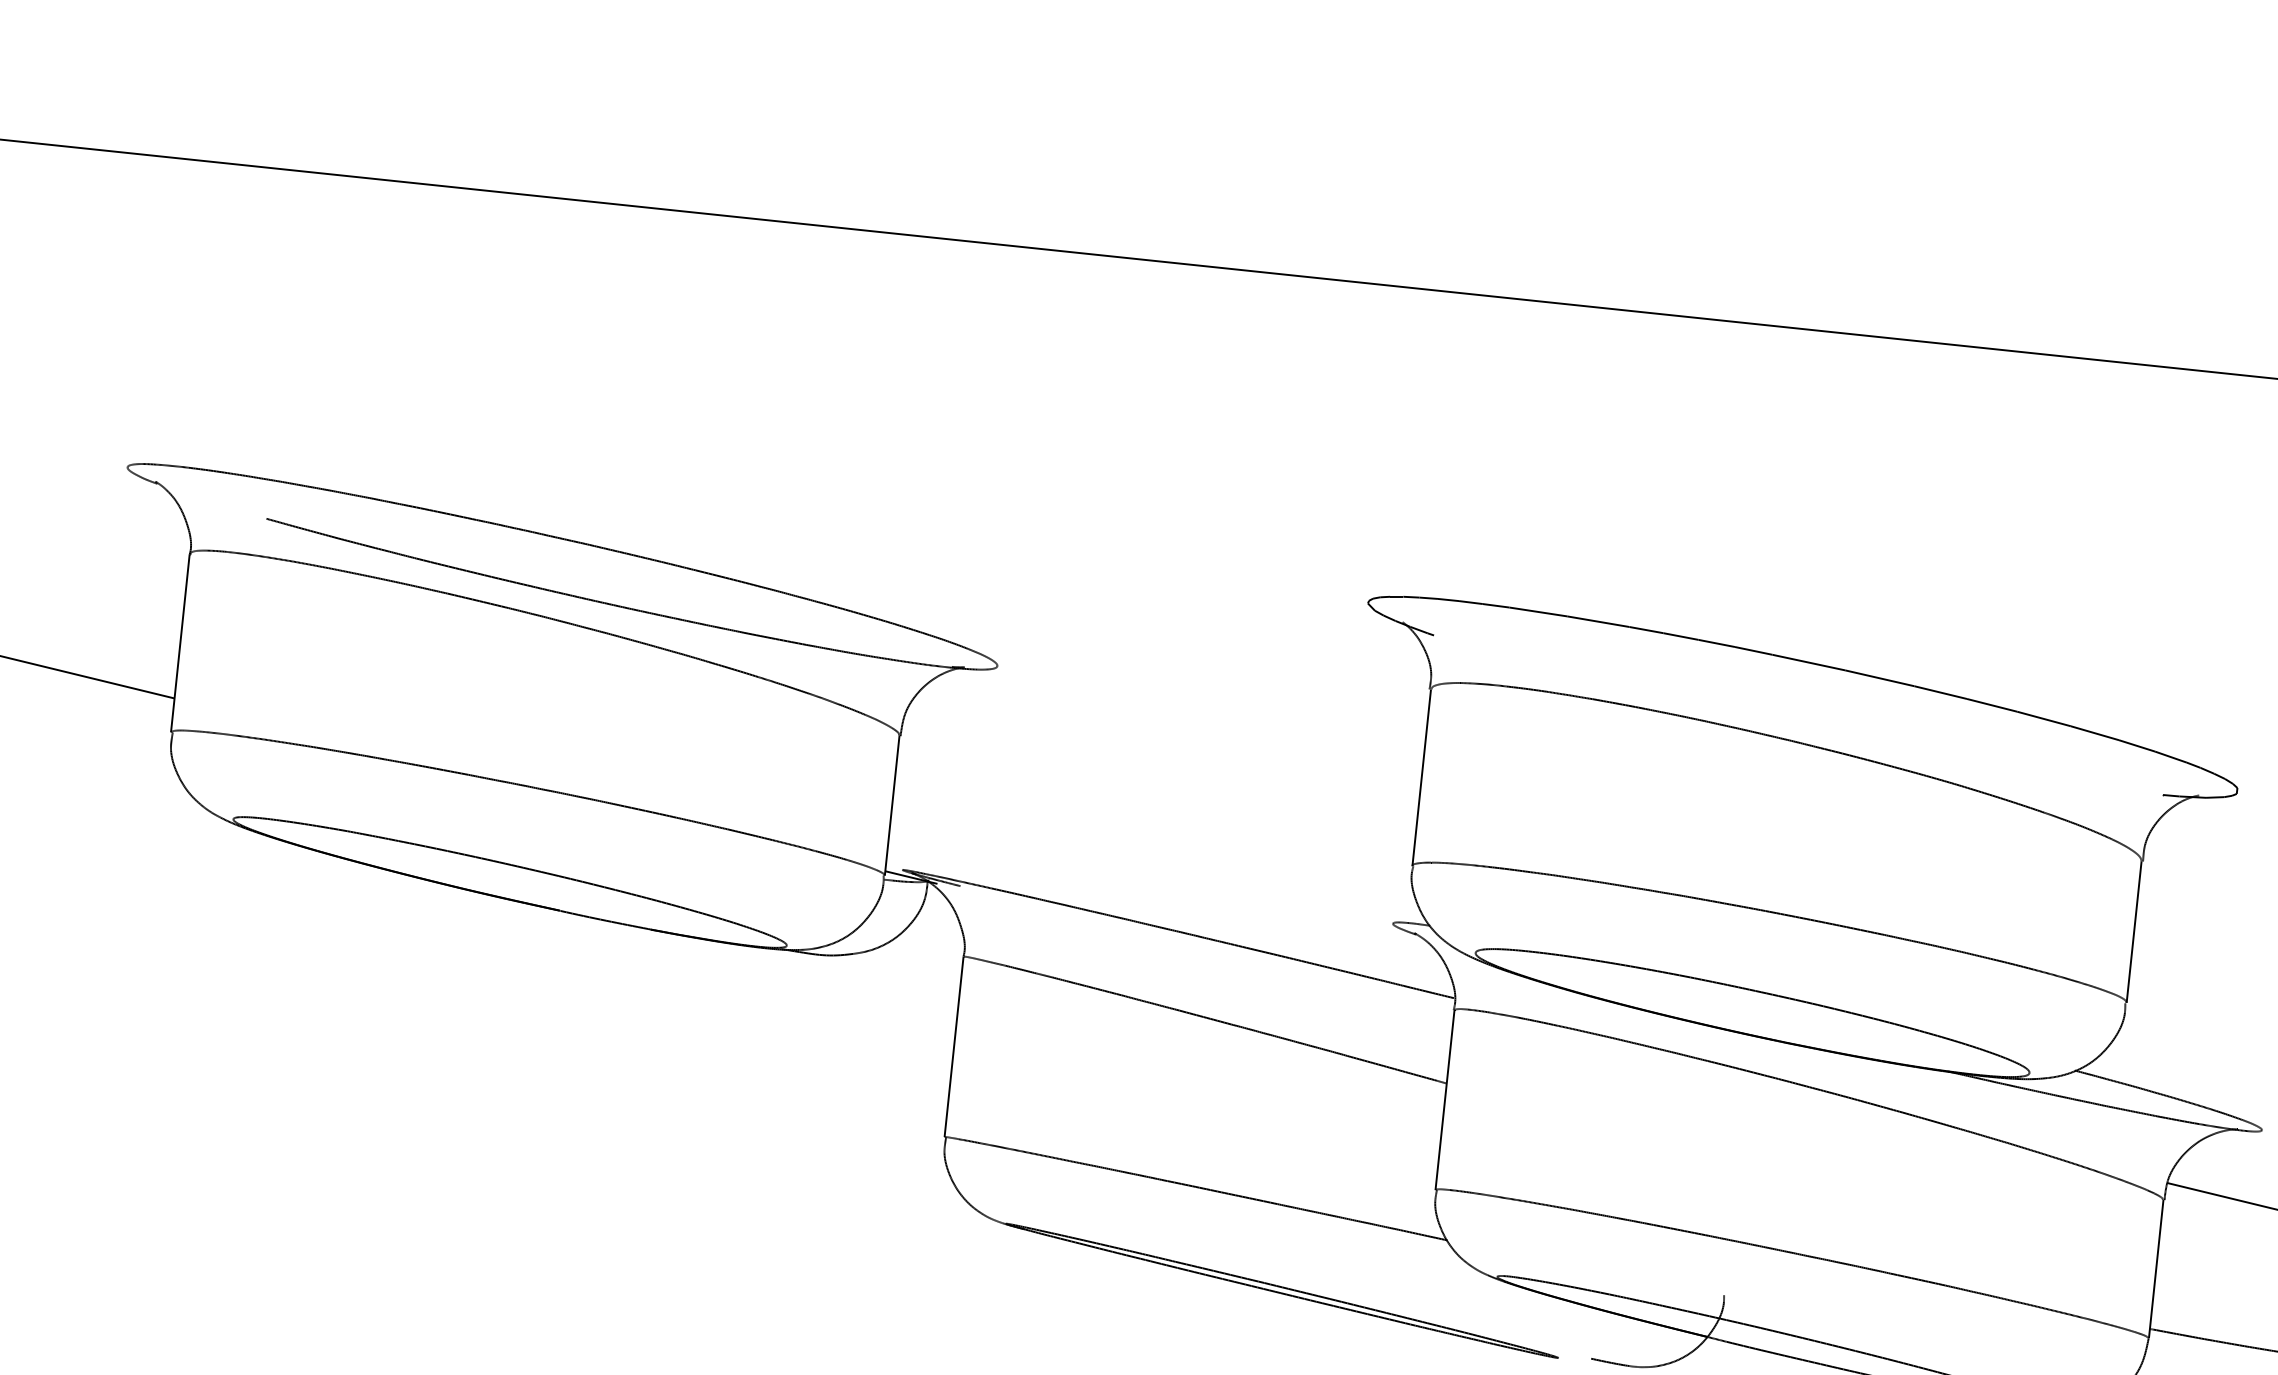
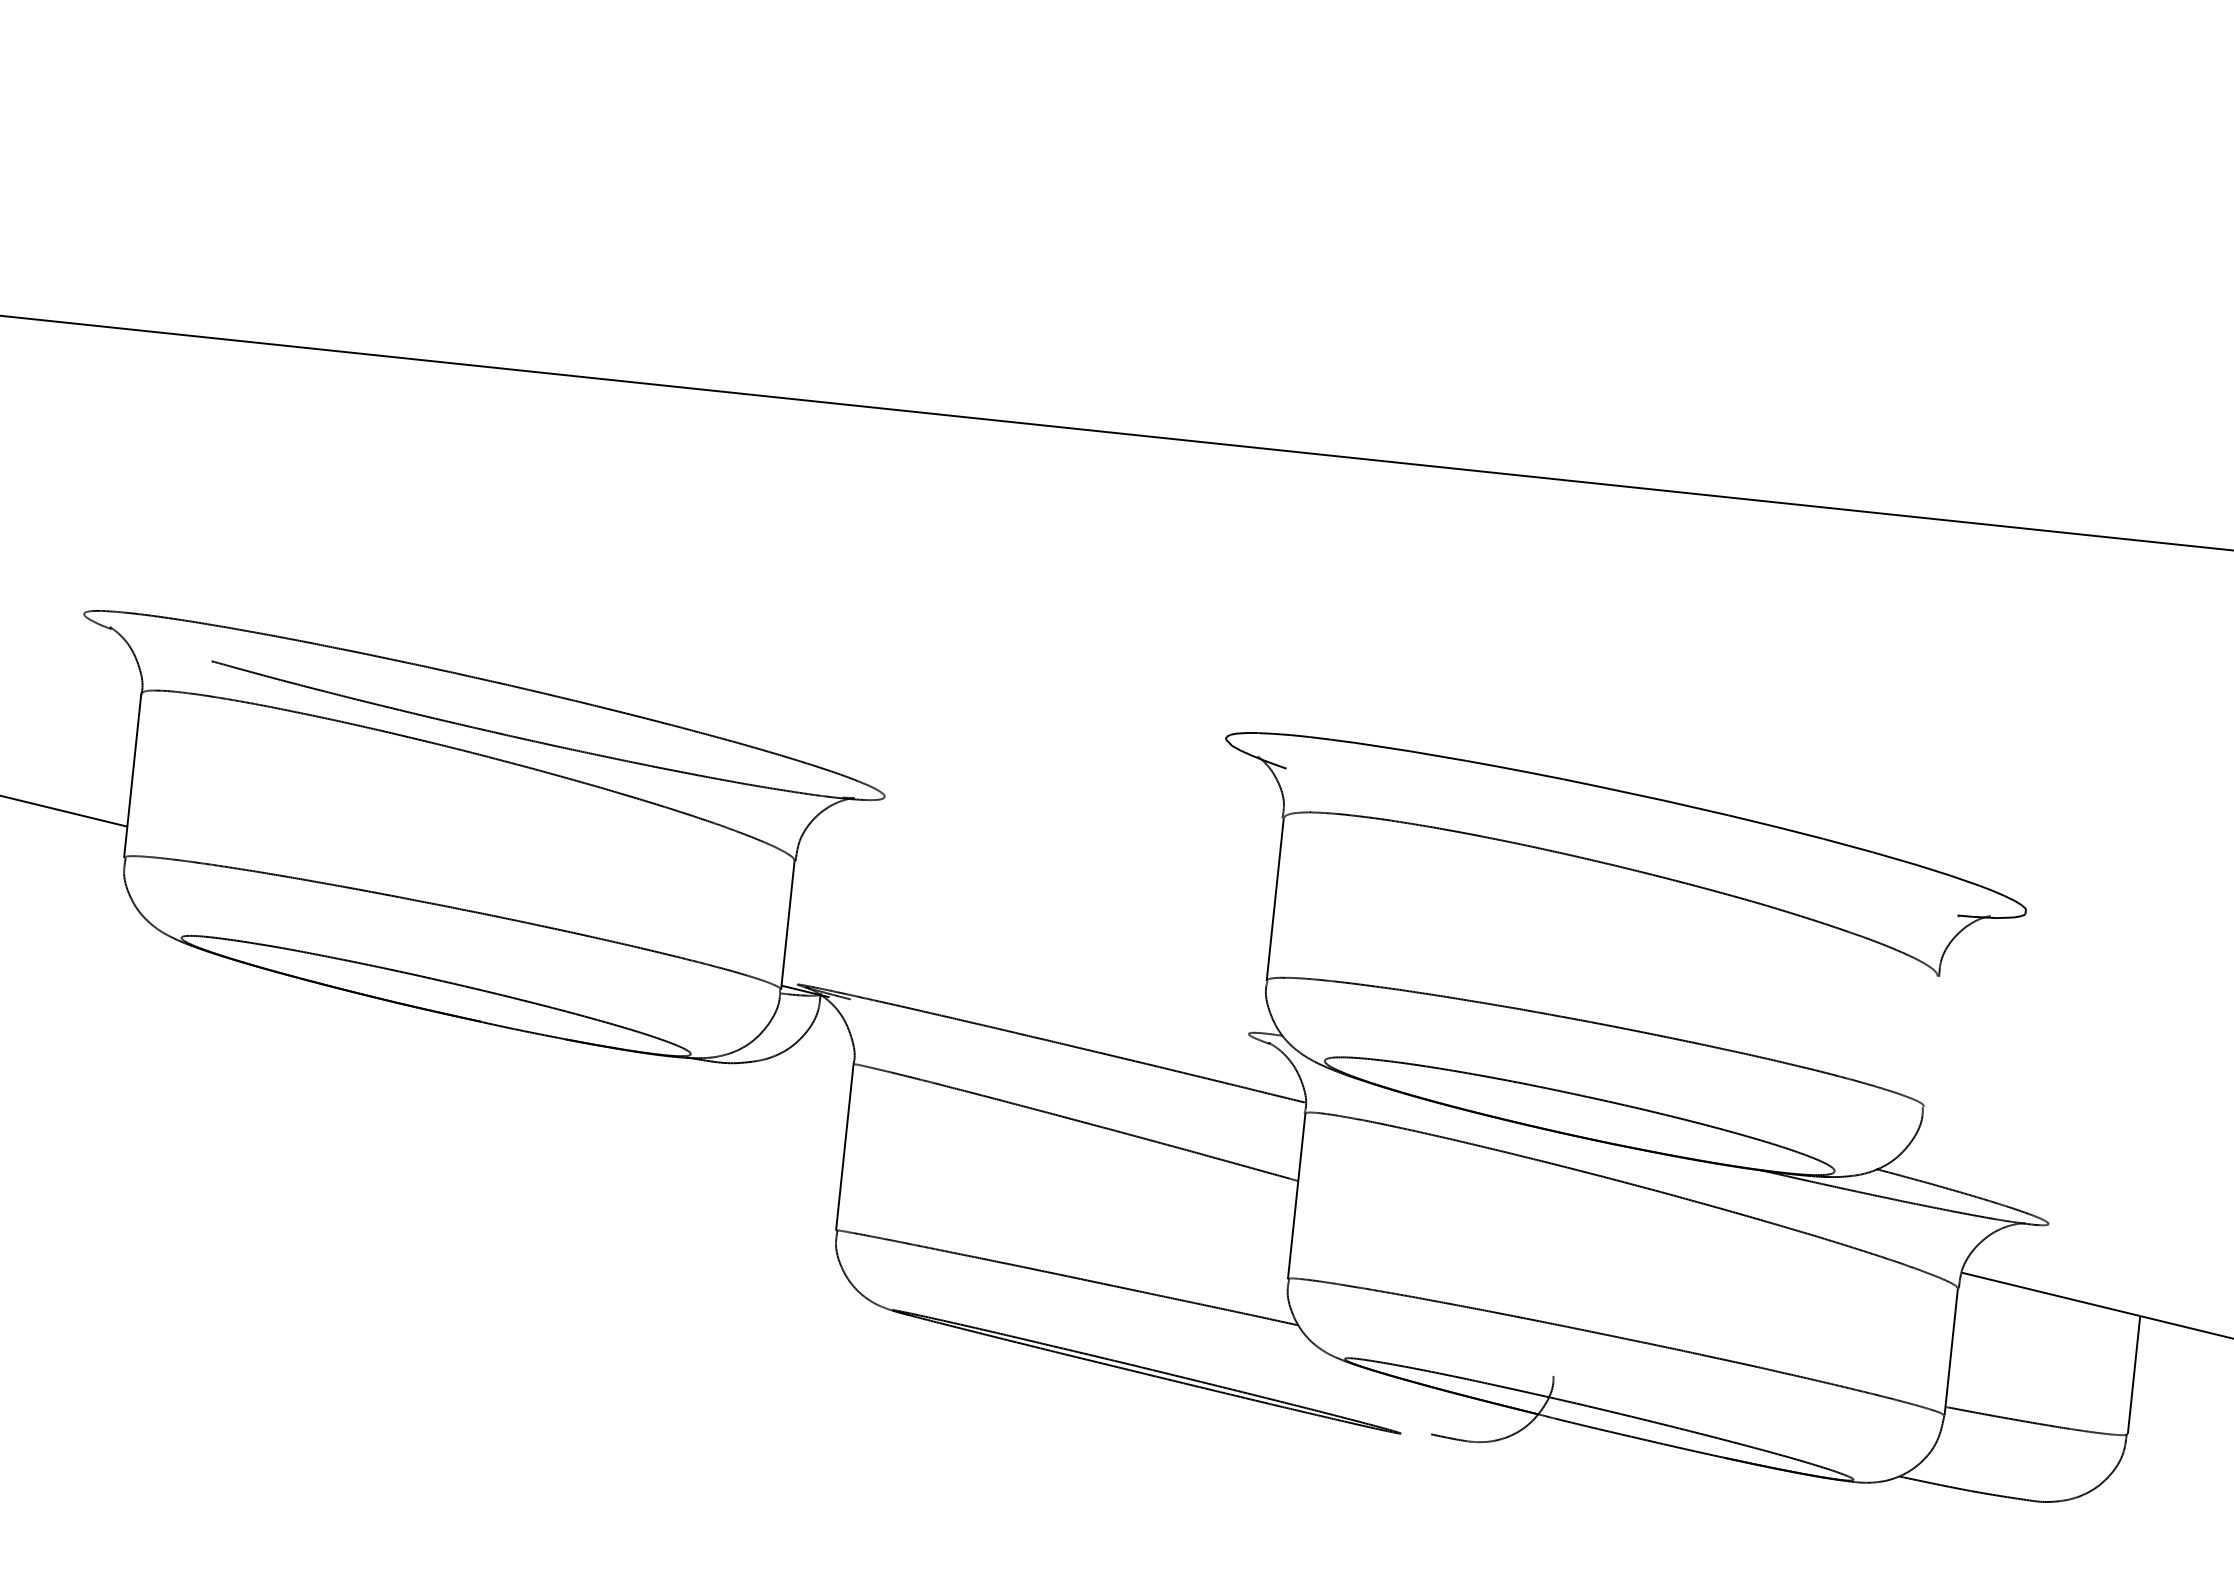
line: (2133, 931) -> (1930, 1041), removed

